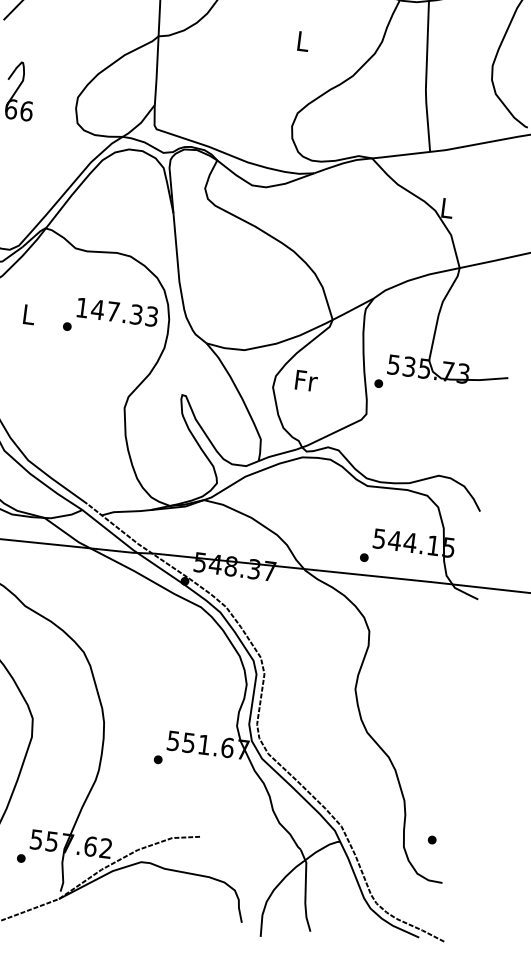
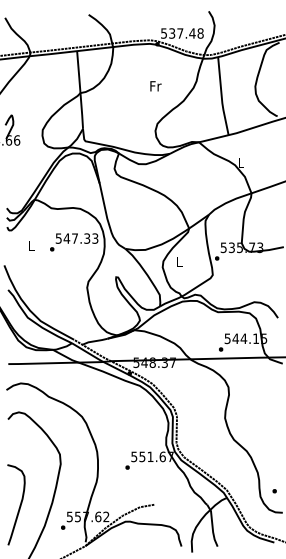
text: (302, 41) -> (155, 86), L -> Fr
text: (81, 307) -> (58, 238), 147.33 -> 547.33
text: (306, 380) -> (179, 261), Fr -> L

